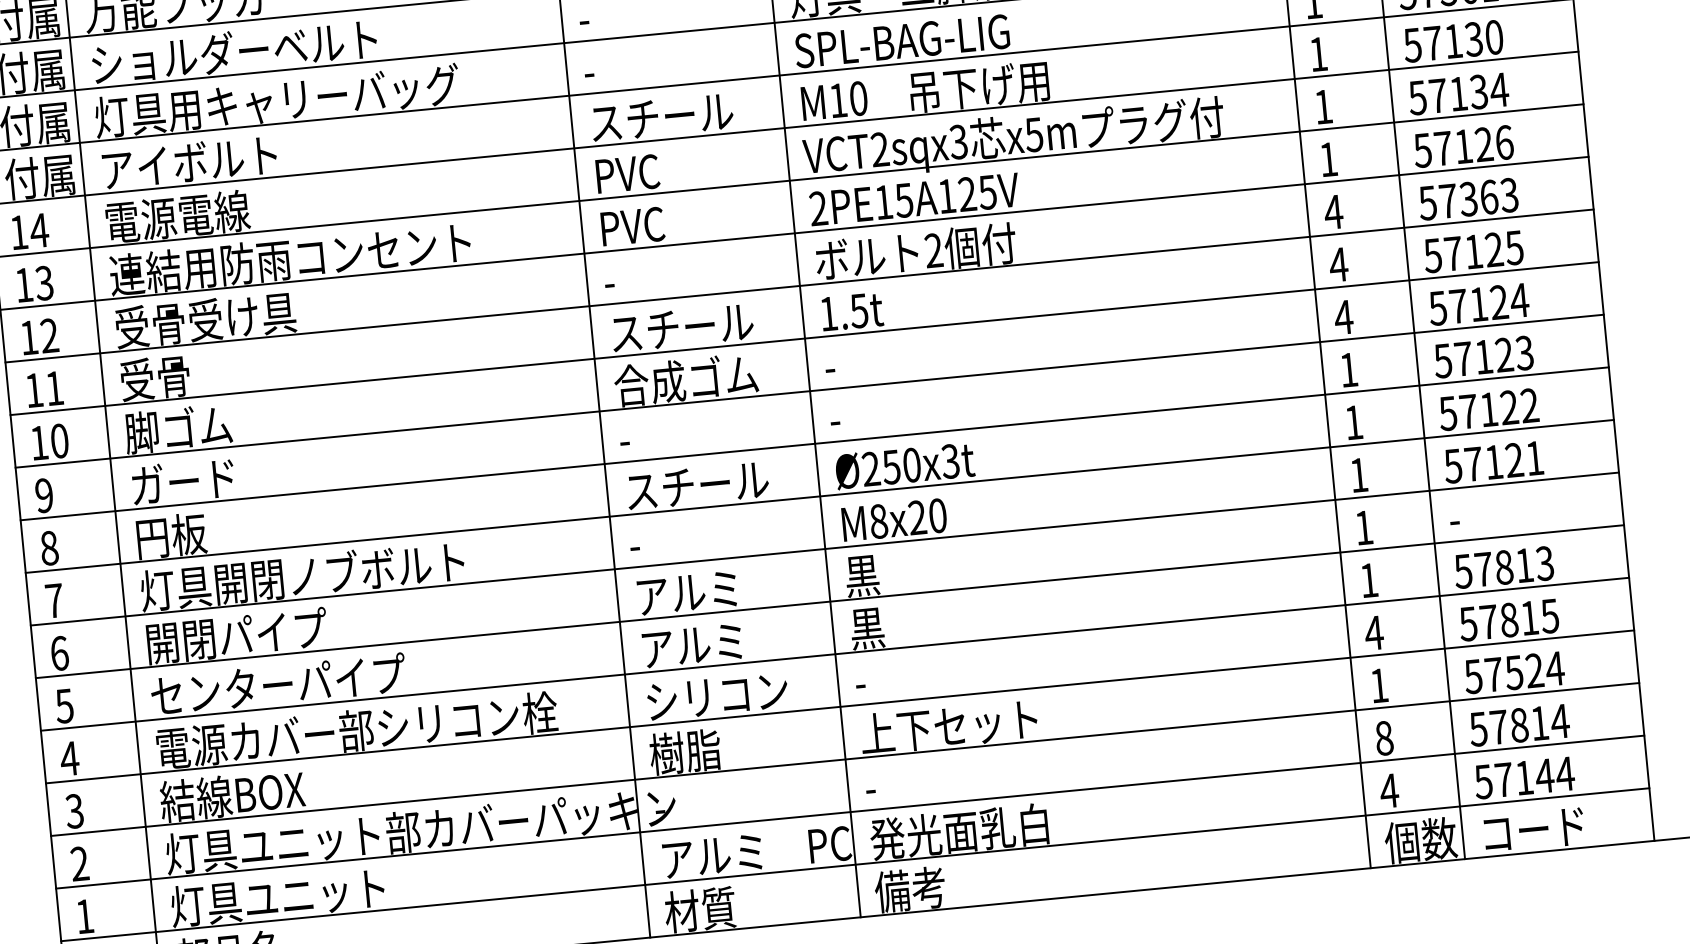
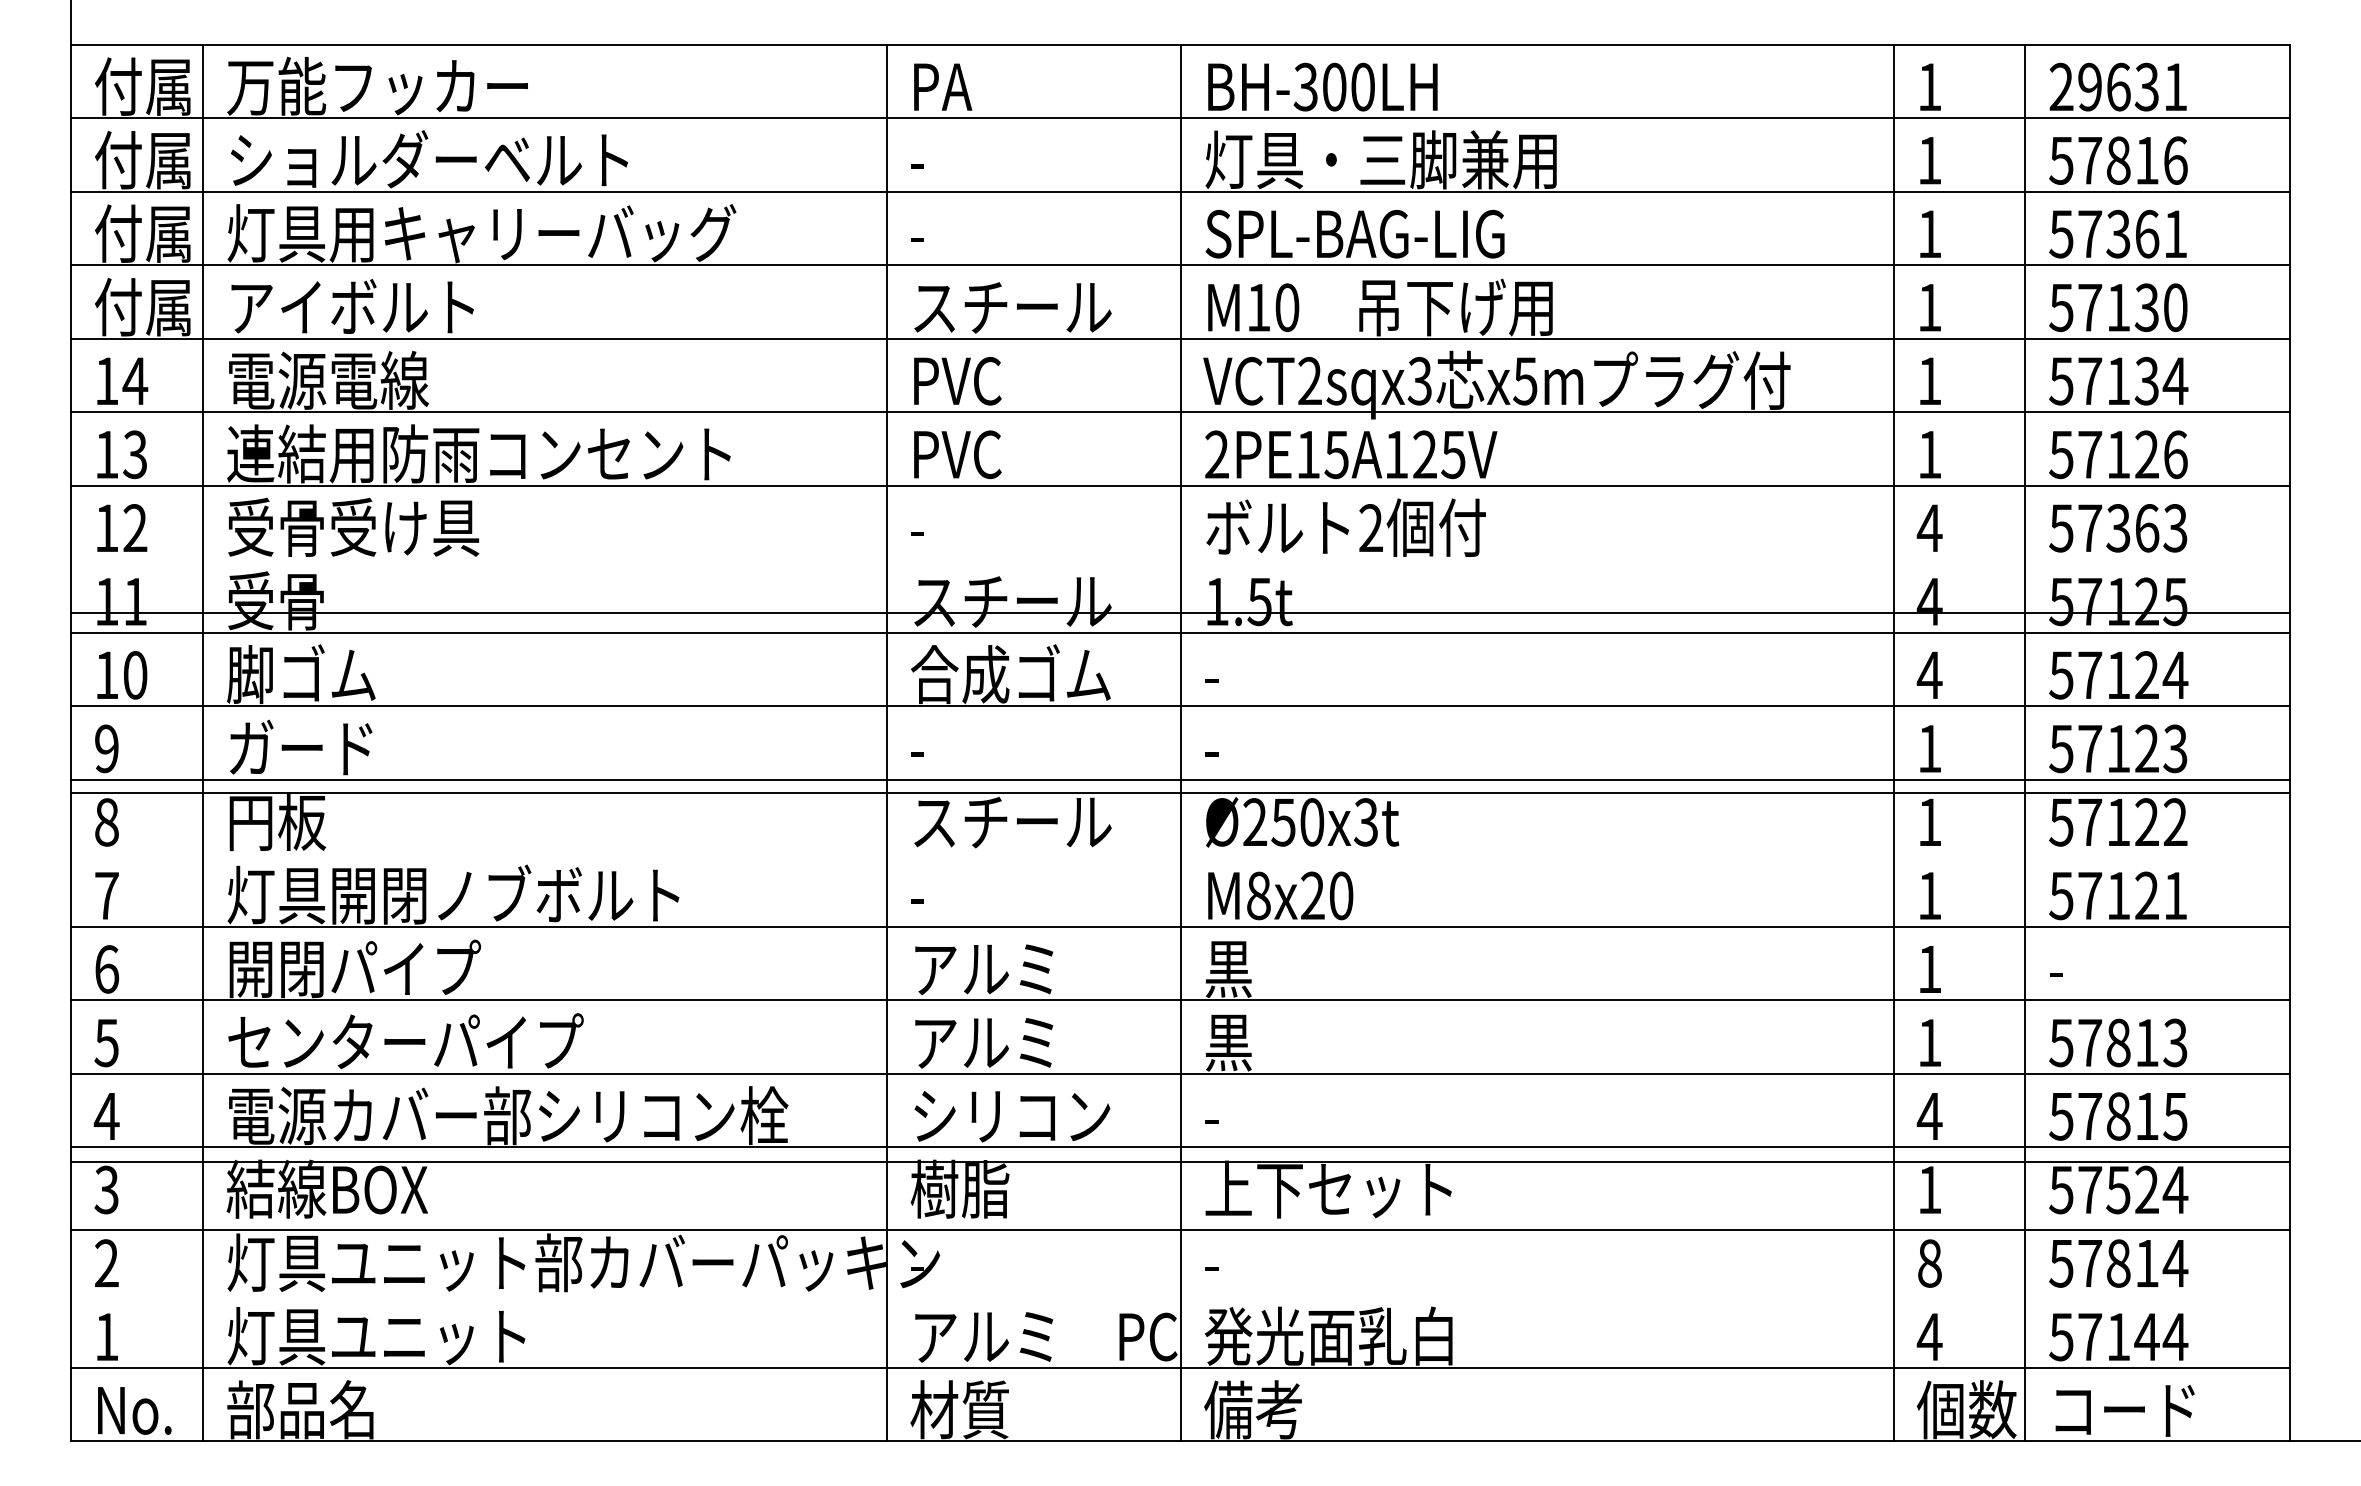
line: (799, 286) -> (1180, 613), moved
line: (819, 496) -> (1180, 793), moved
line: (845, 759) -> (1180, 1161), moved
line: (850, 812) -> (1180, 1230), moved

